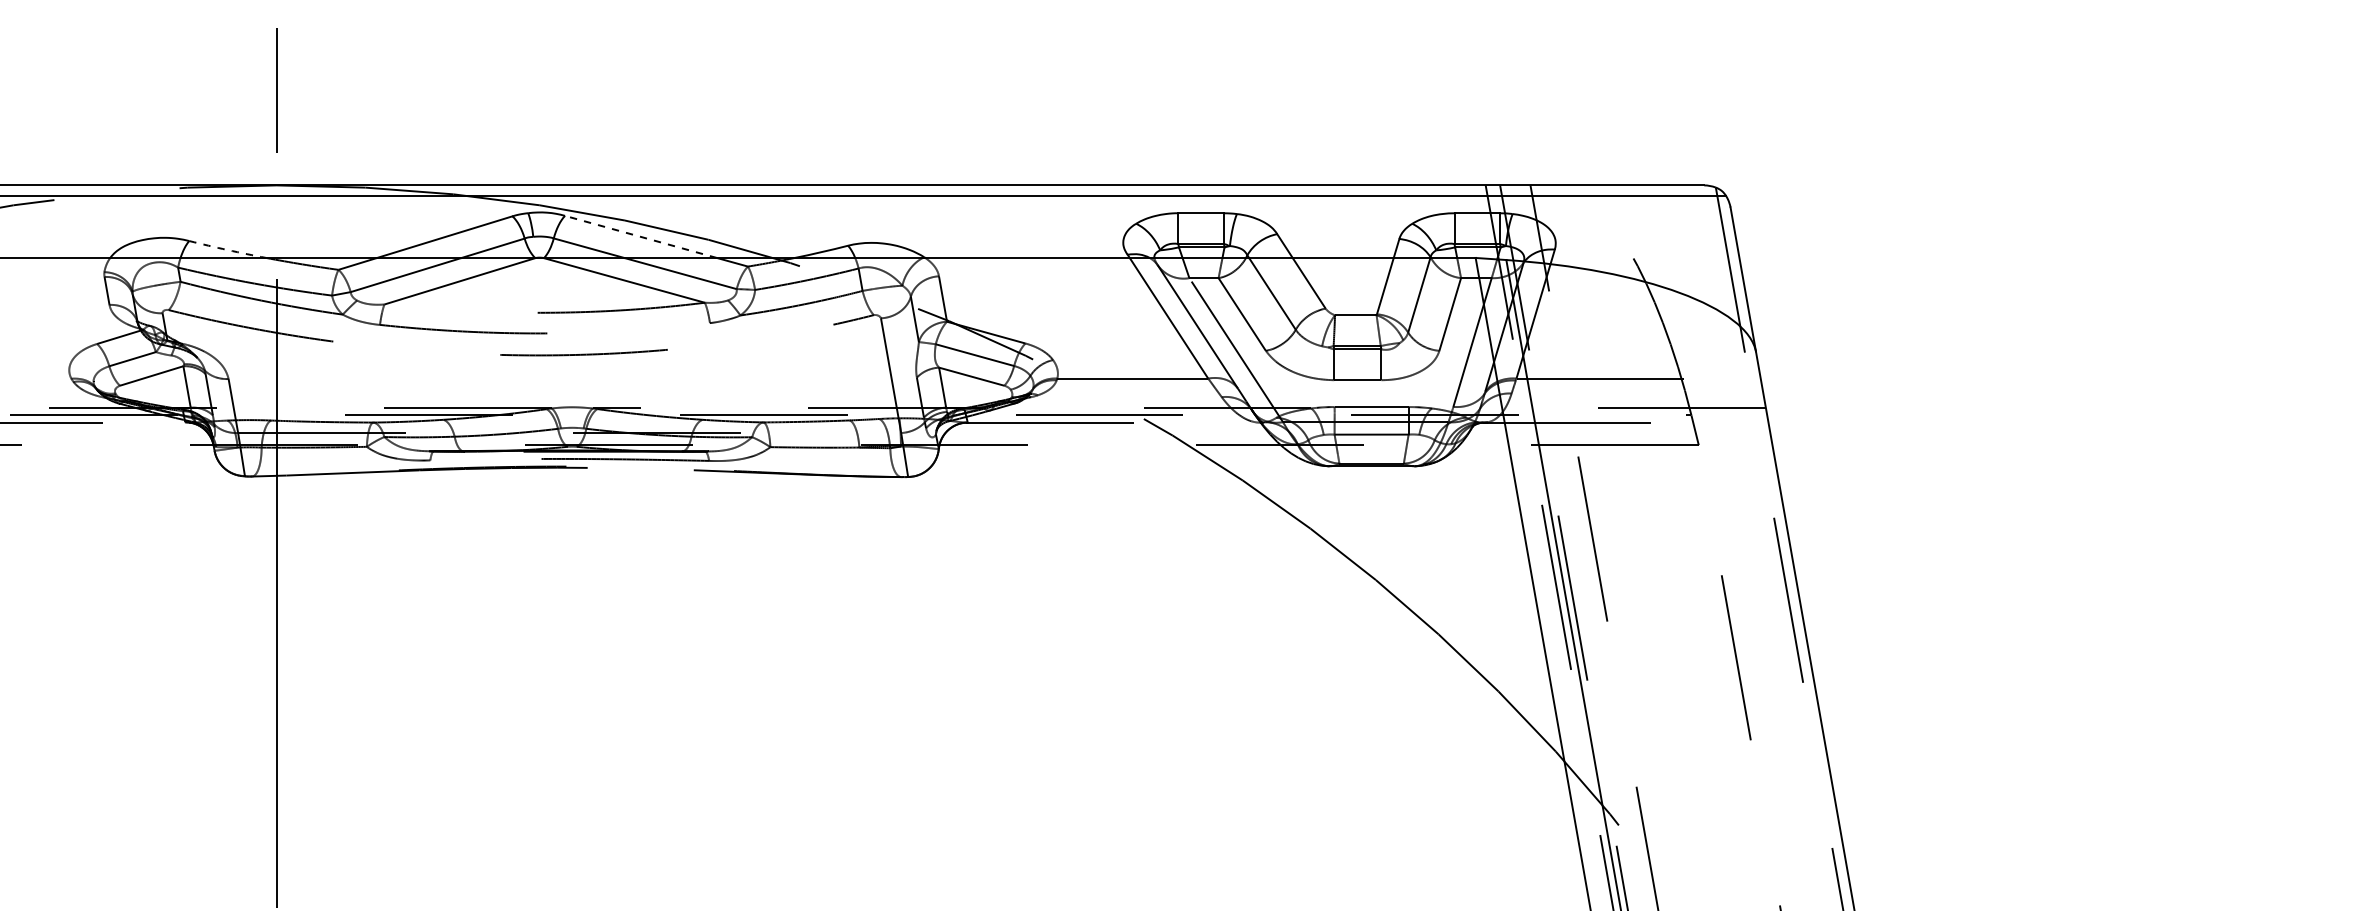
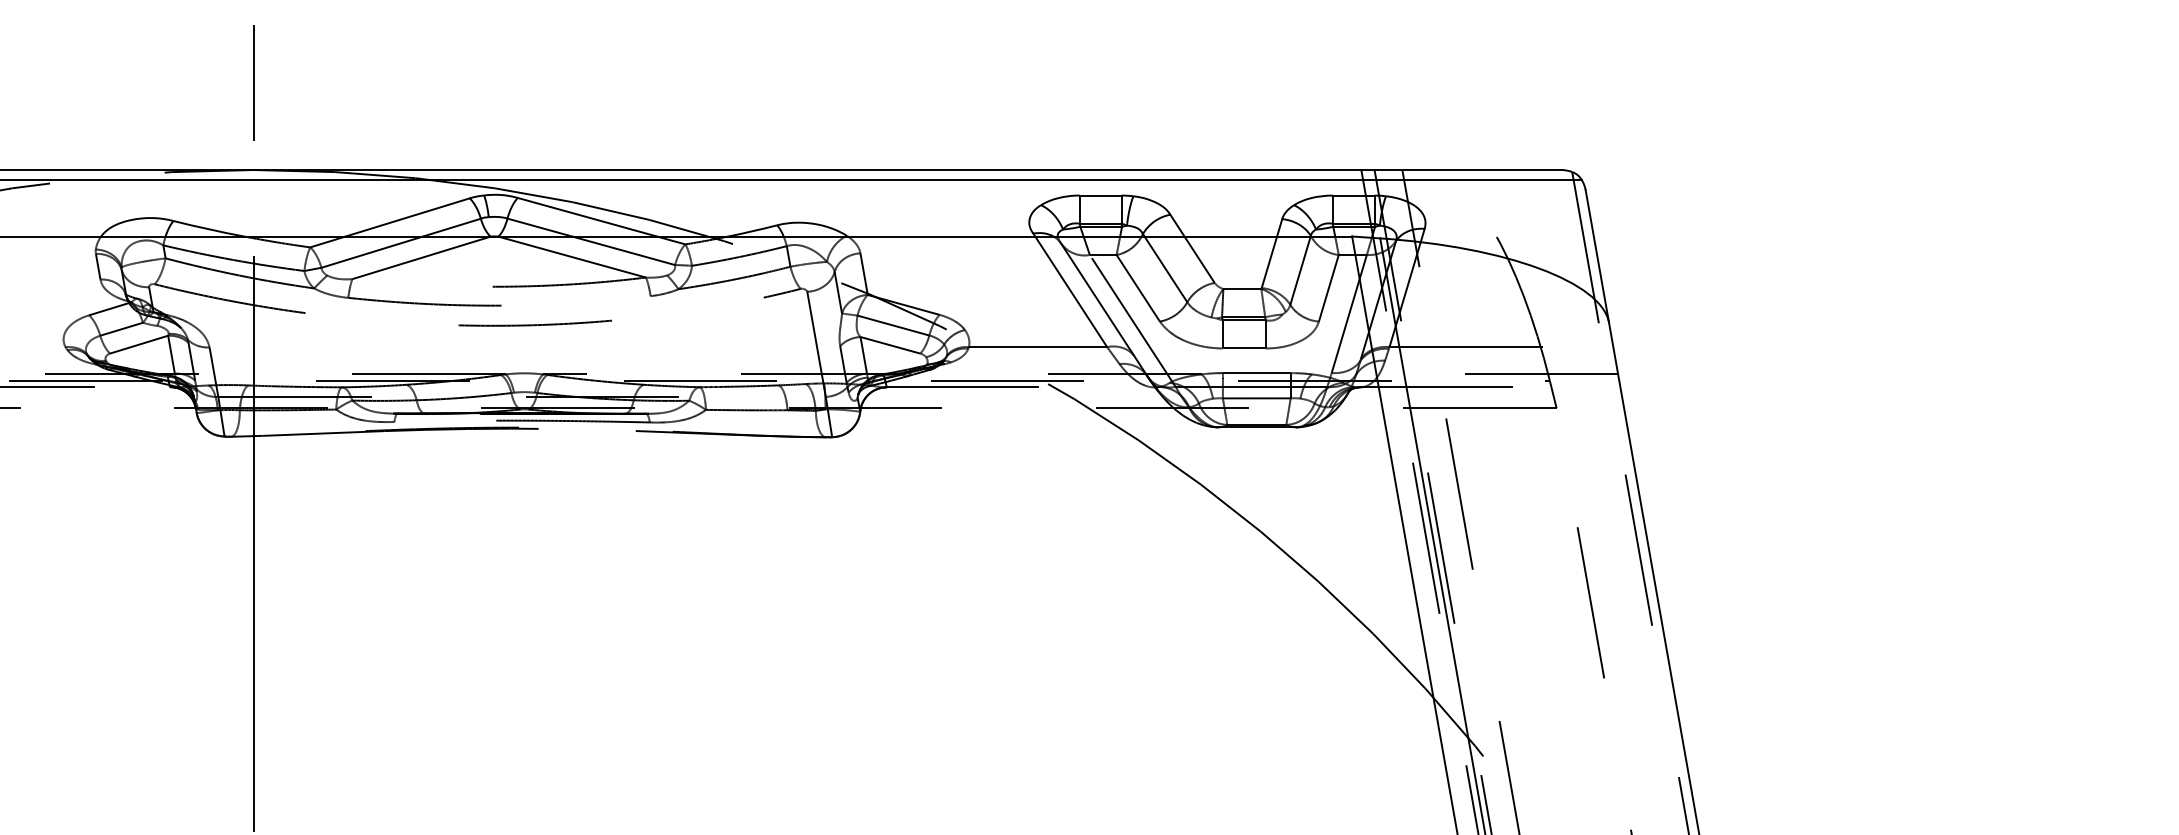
line: (640, 236) -> (586, 216), dashed -> solid
arc: (227, 250) -> (208, 229), dashed -> solid

